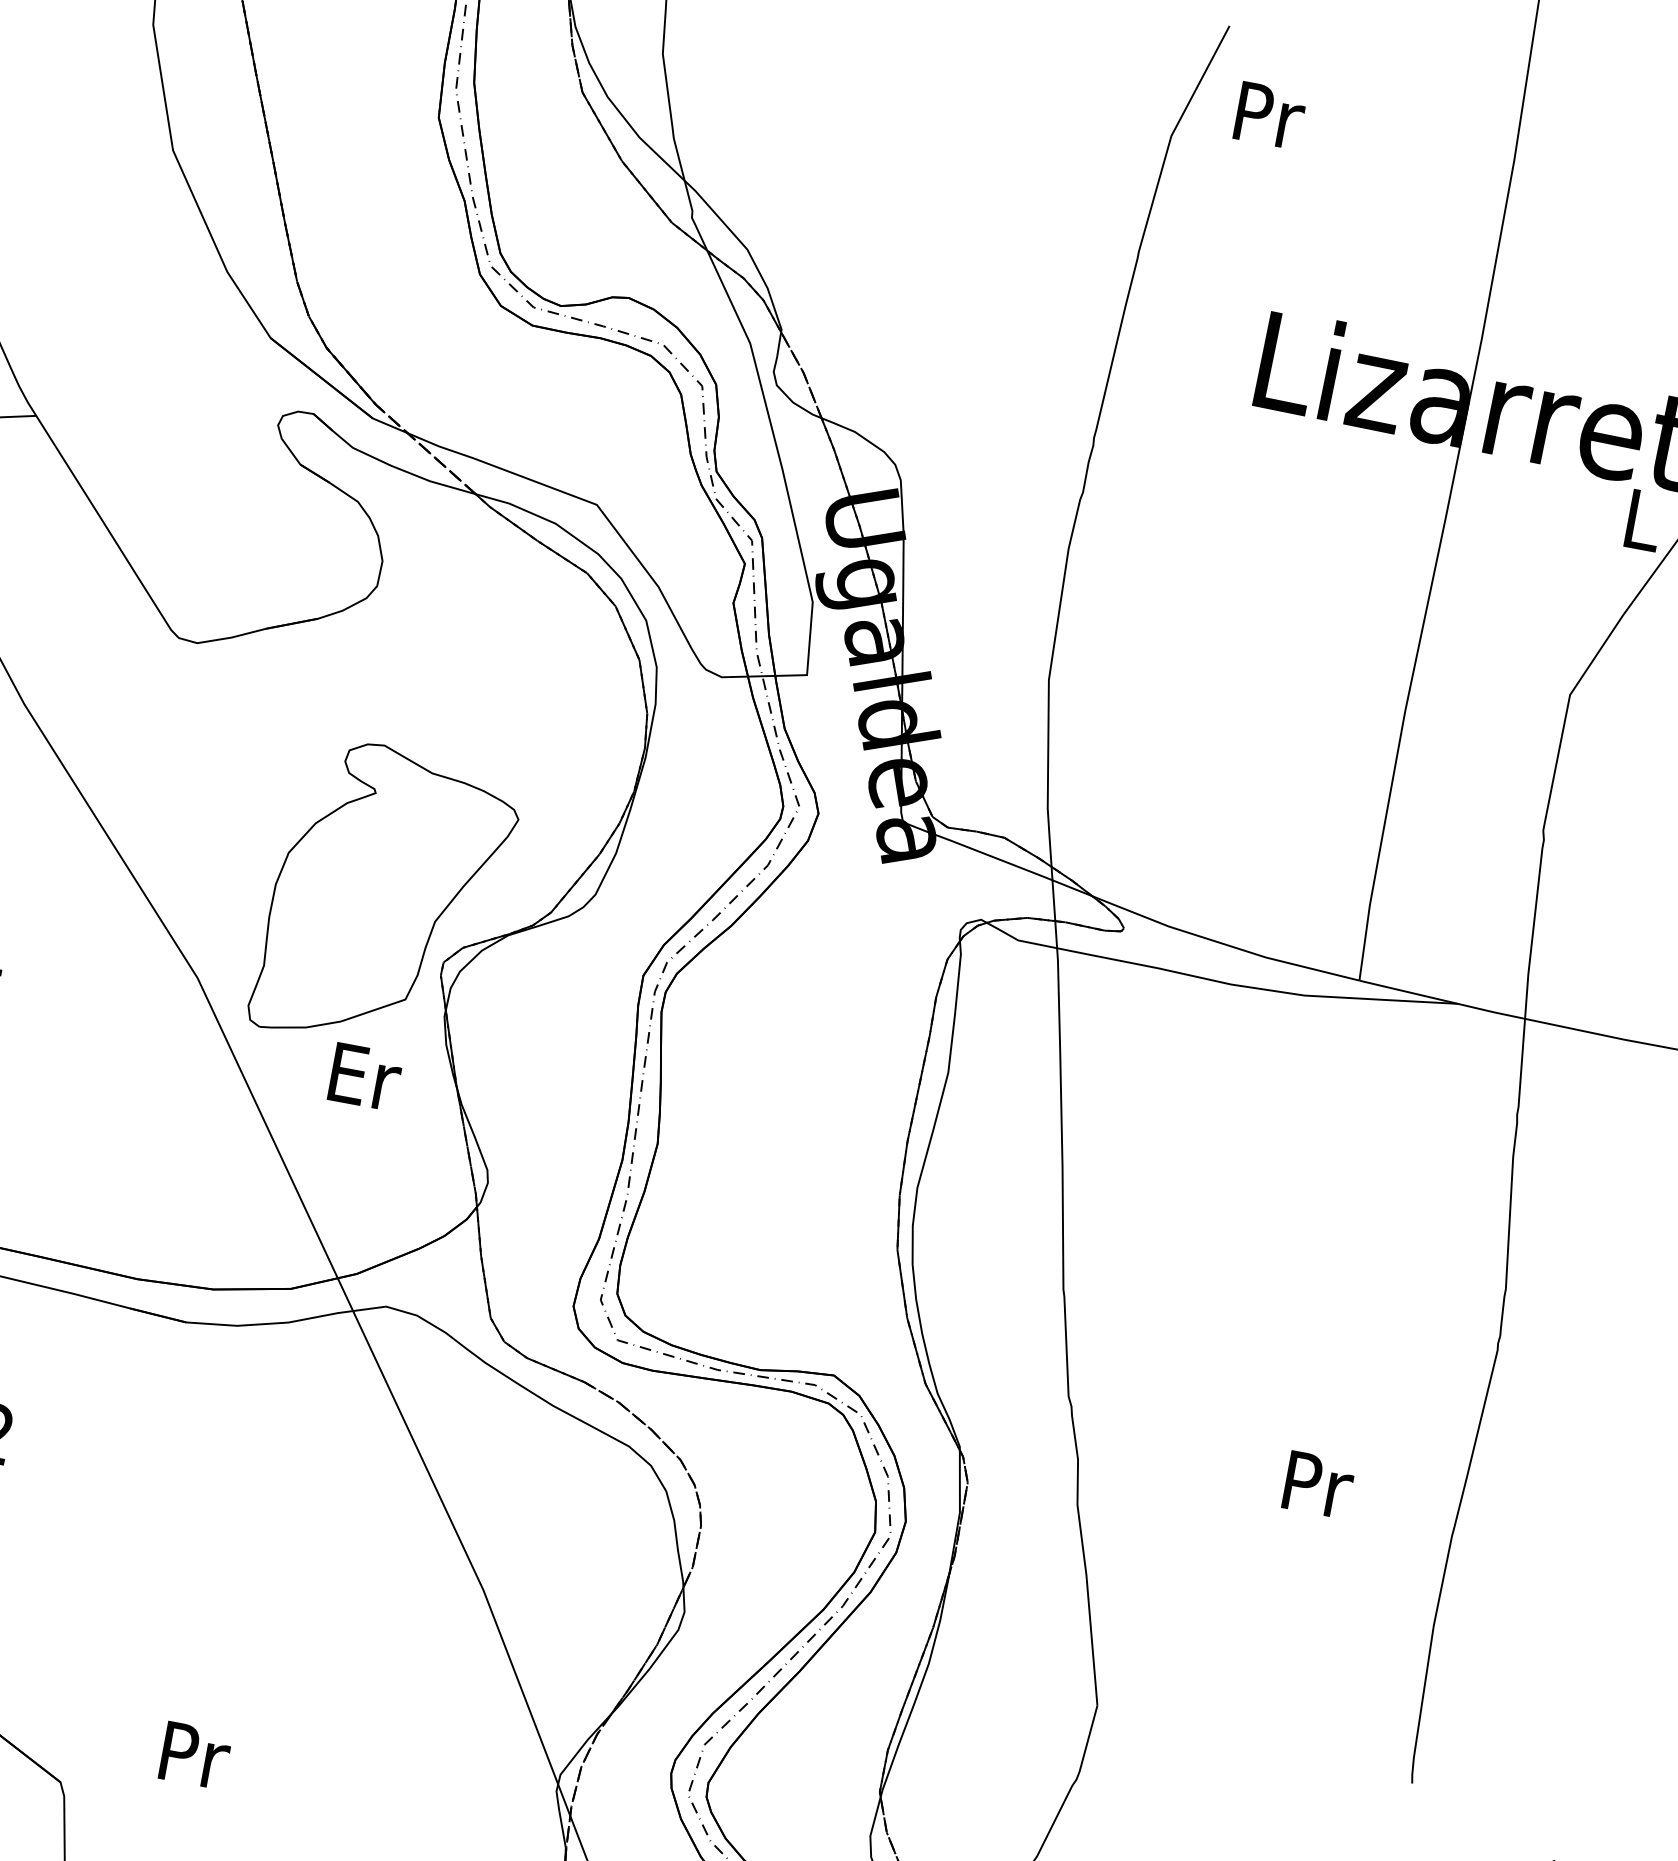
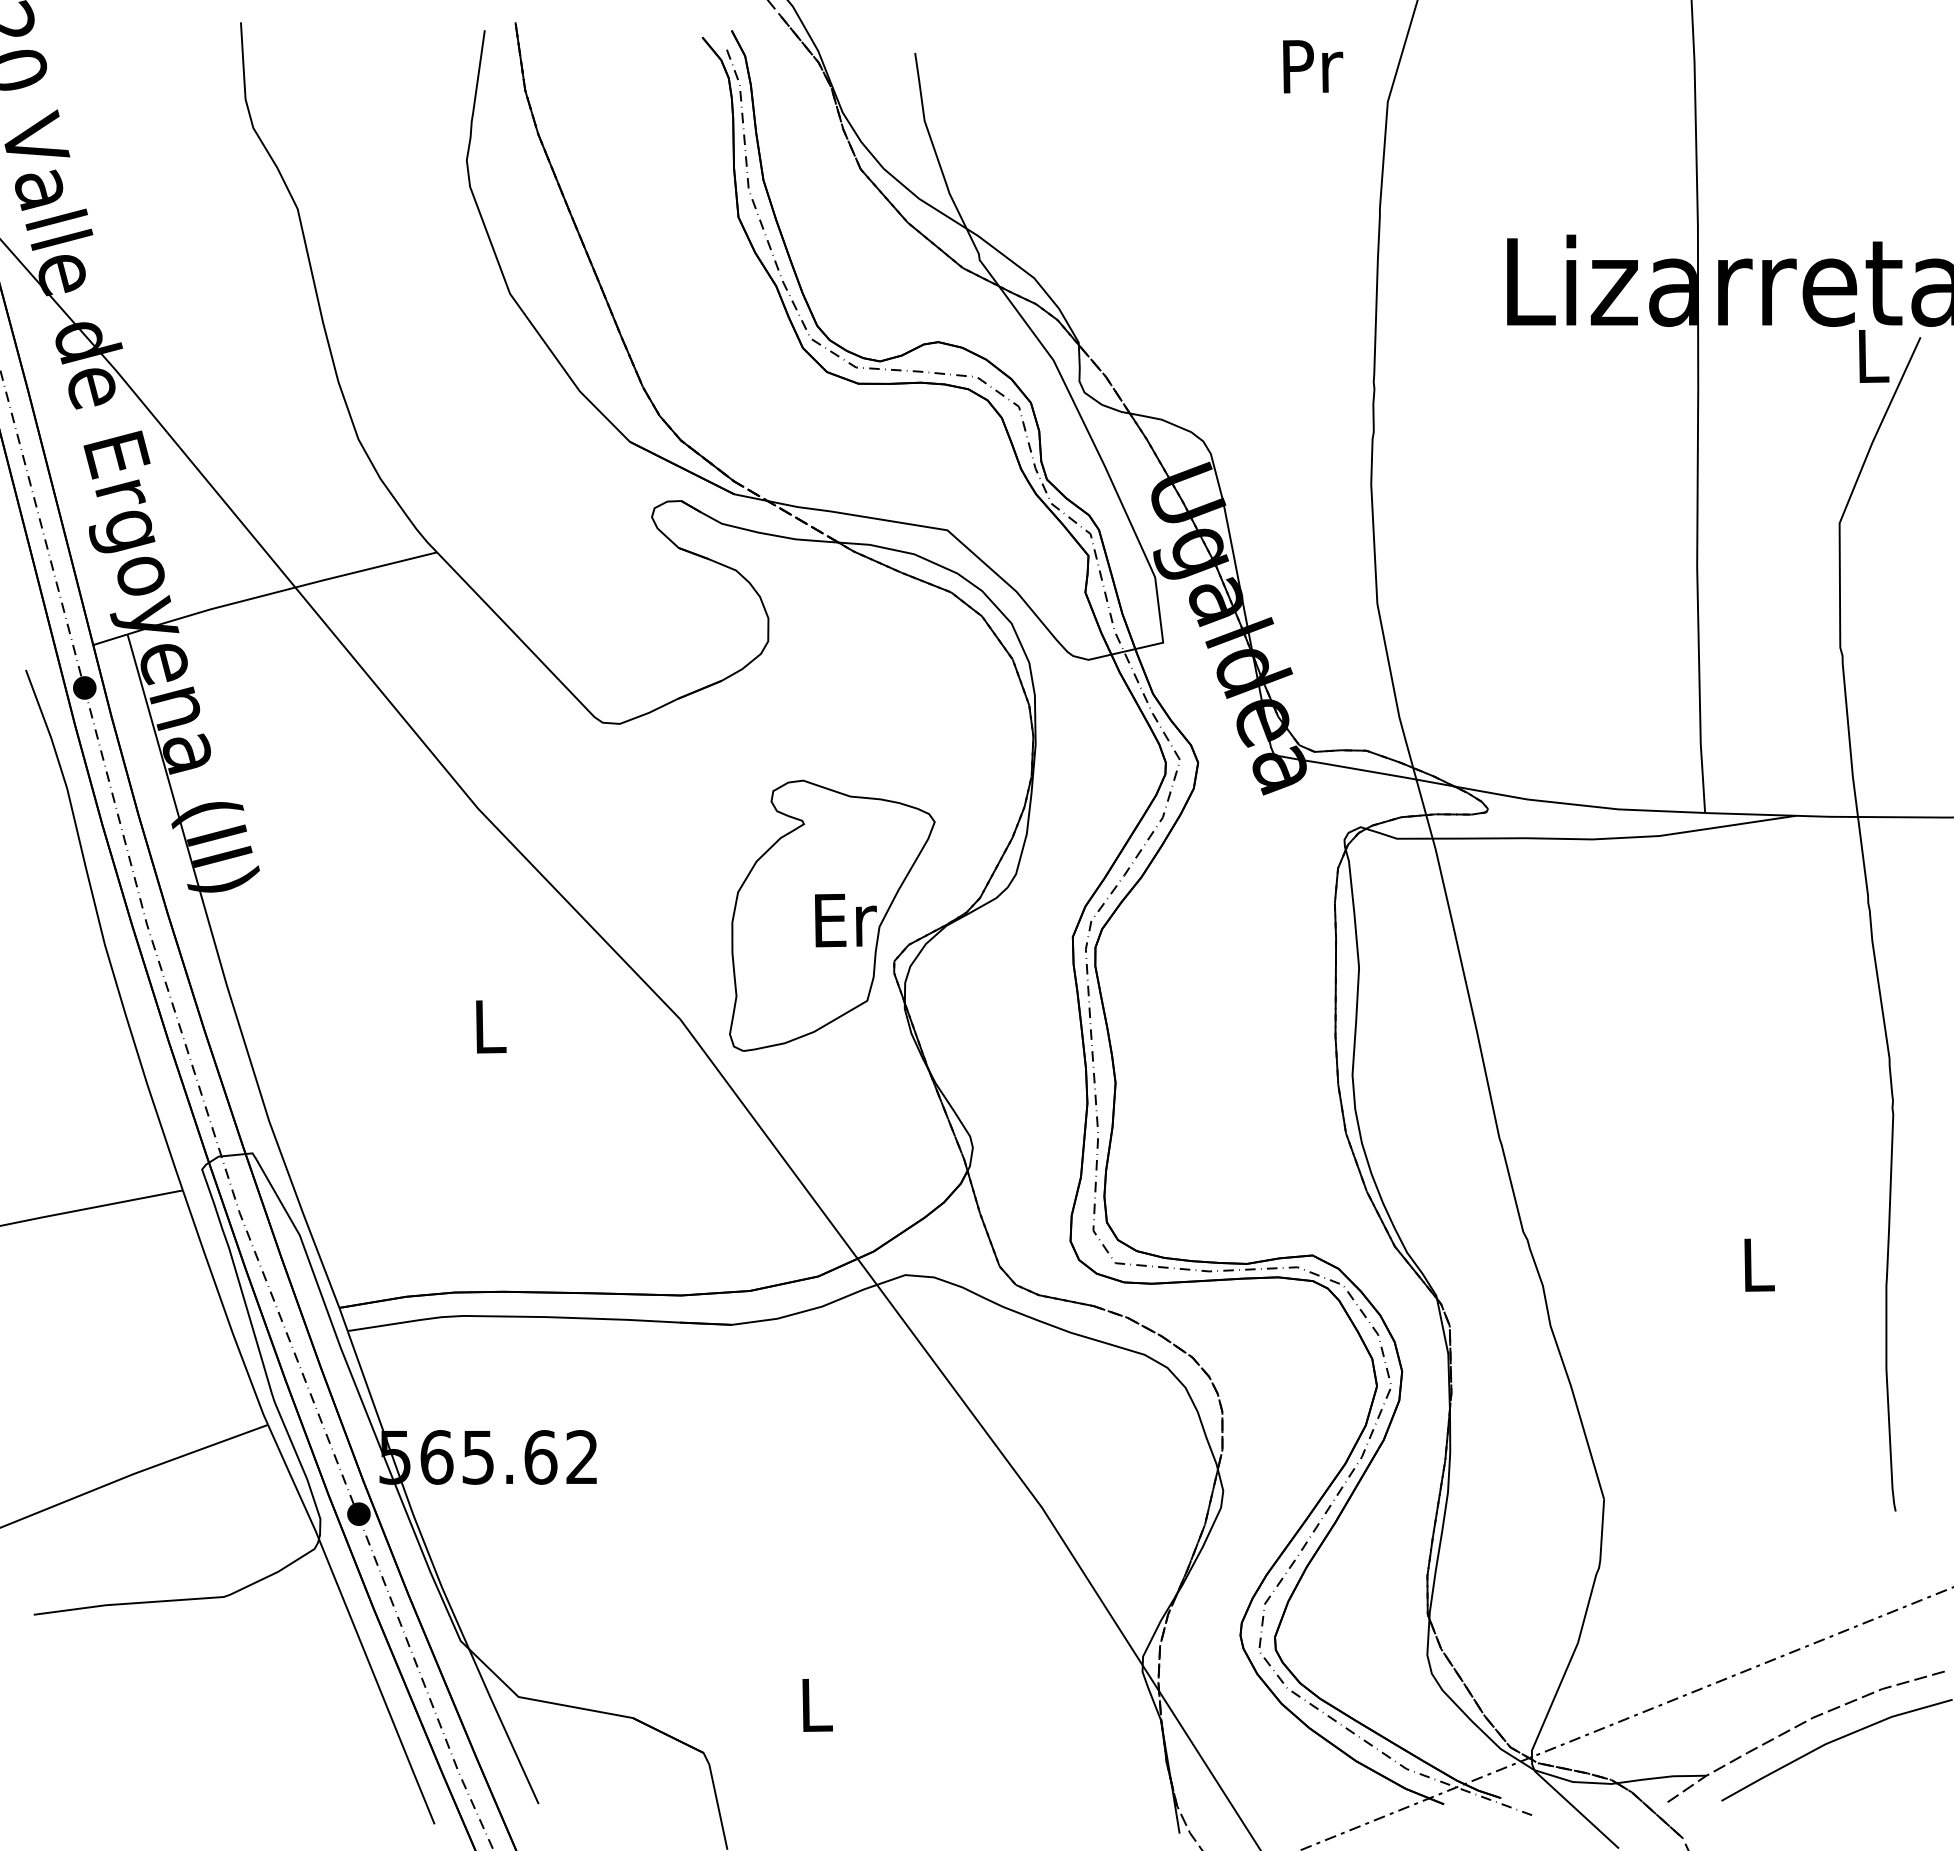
text: (1270, 115) -> (1313, 66), moved
text: (364, 1077) -> (845, 920), moved
text: (1318, 1484) -> (1759, 1264), Pr -> L
text: (195, 1755) -> (817, 1705), Pr -> L

